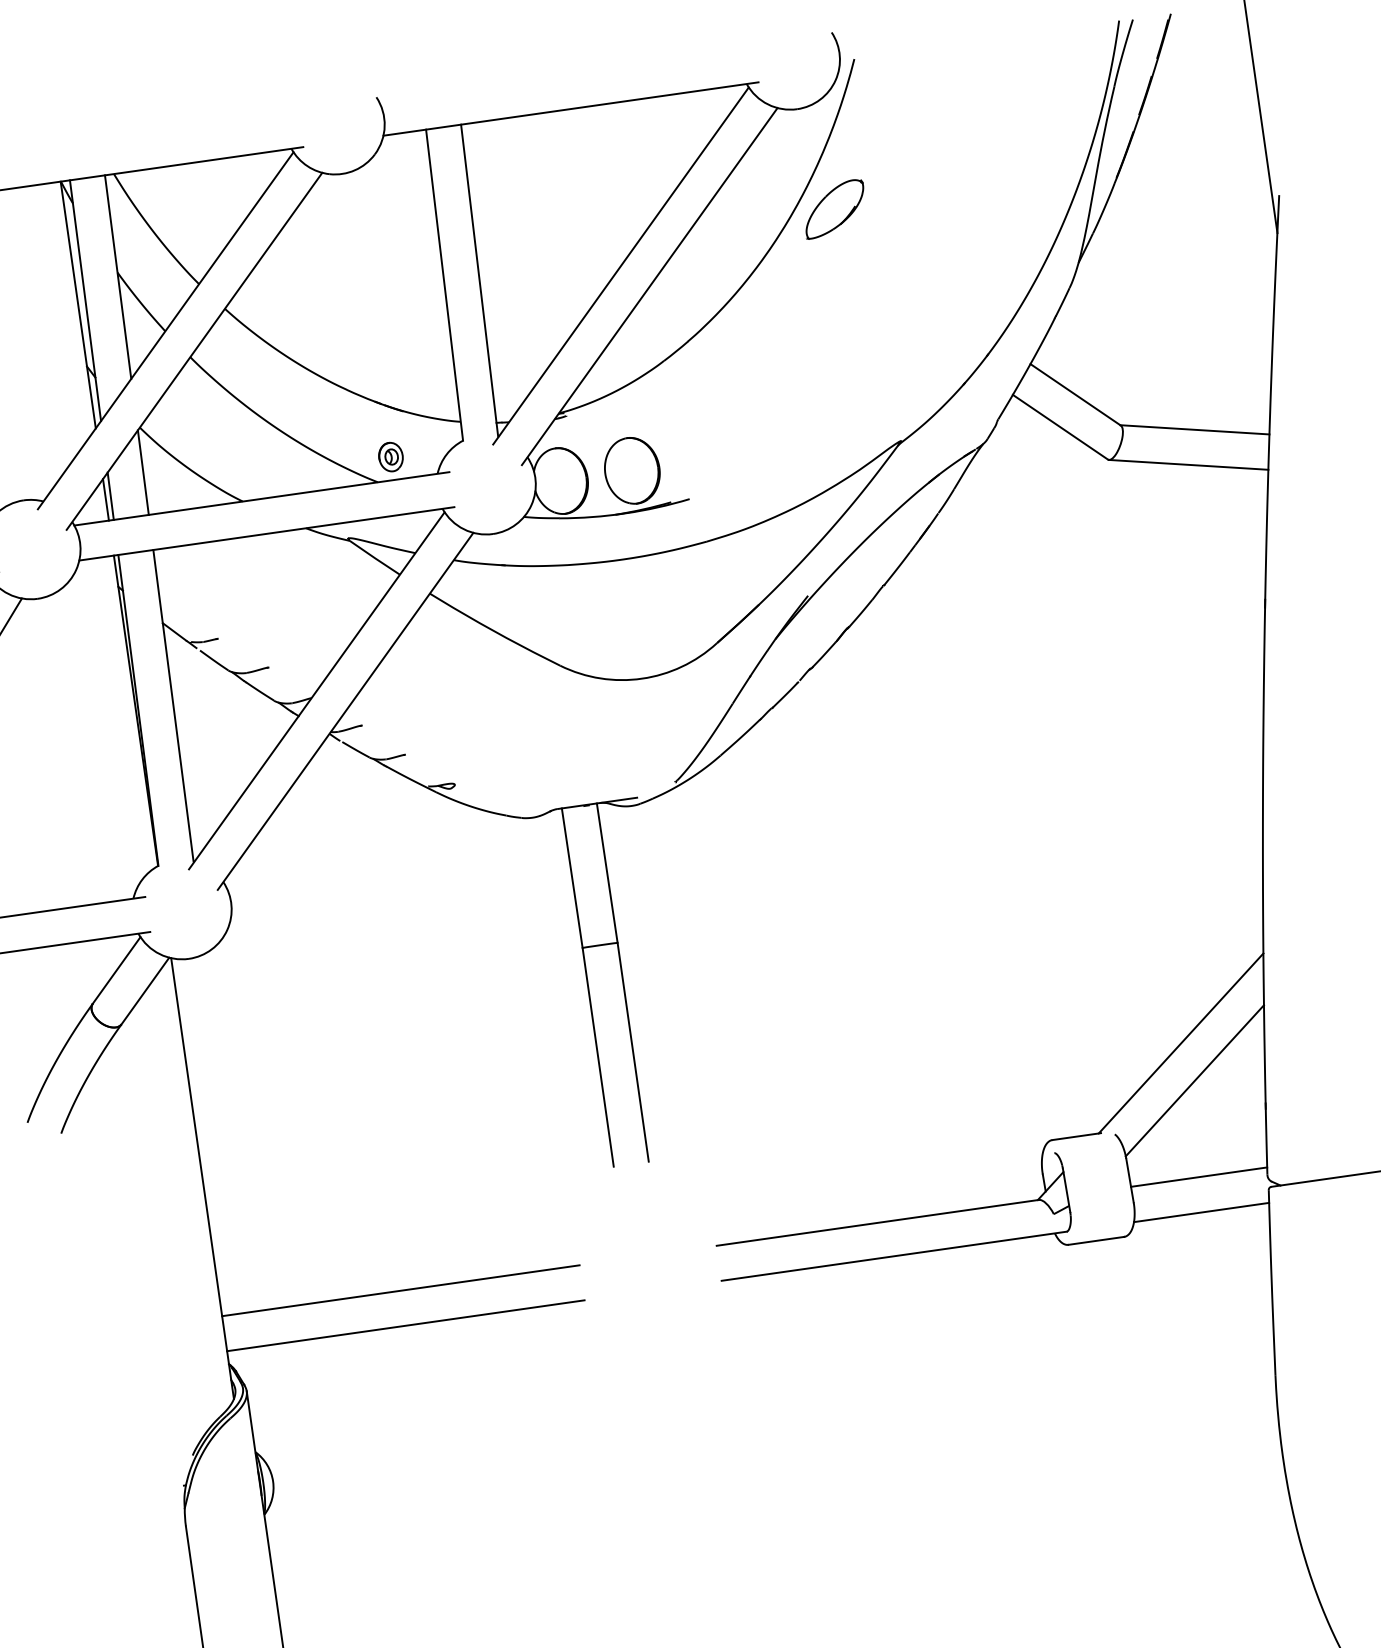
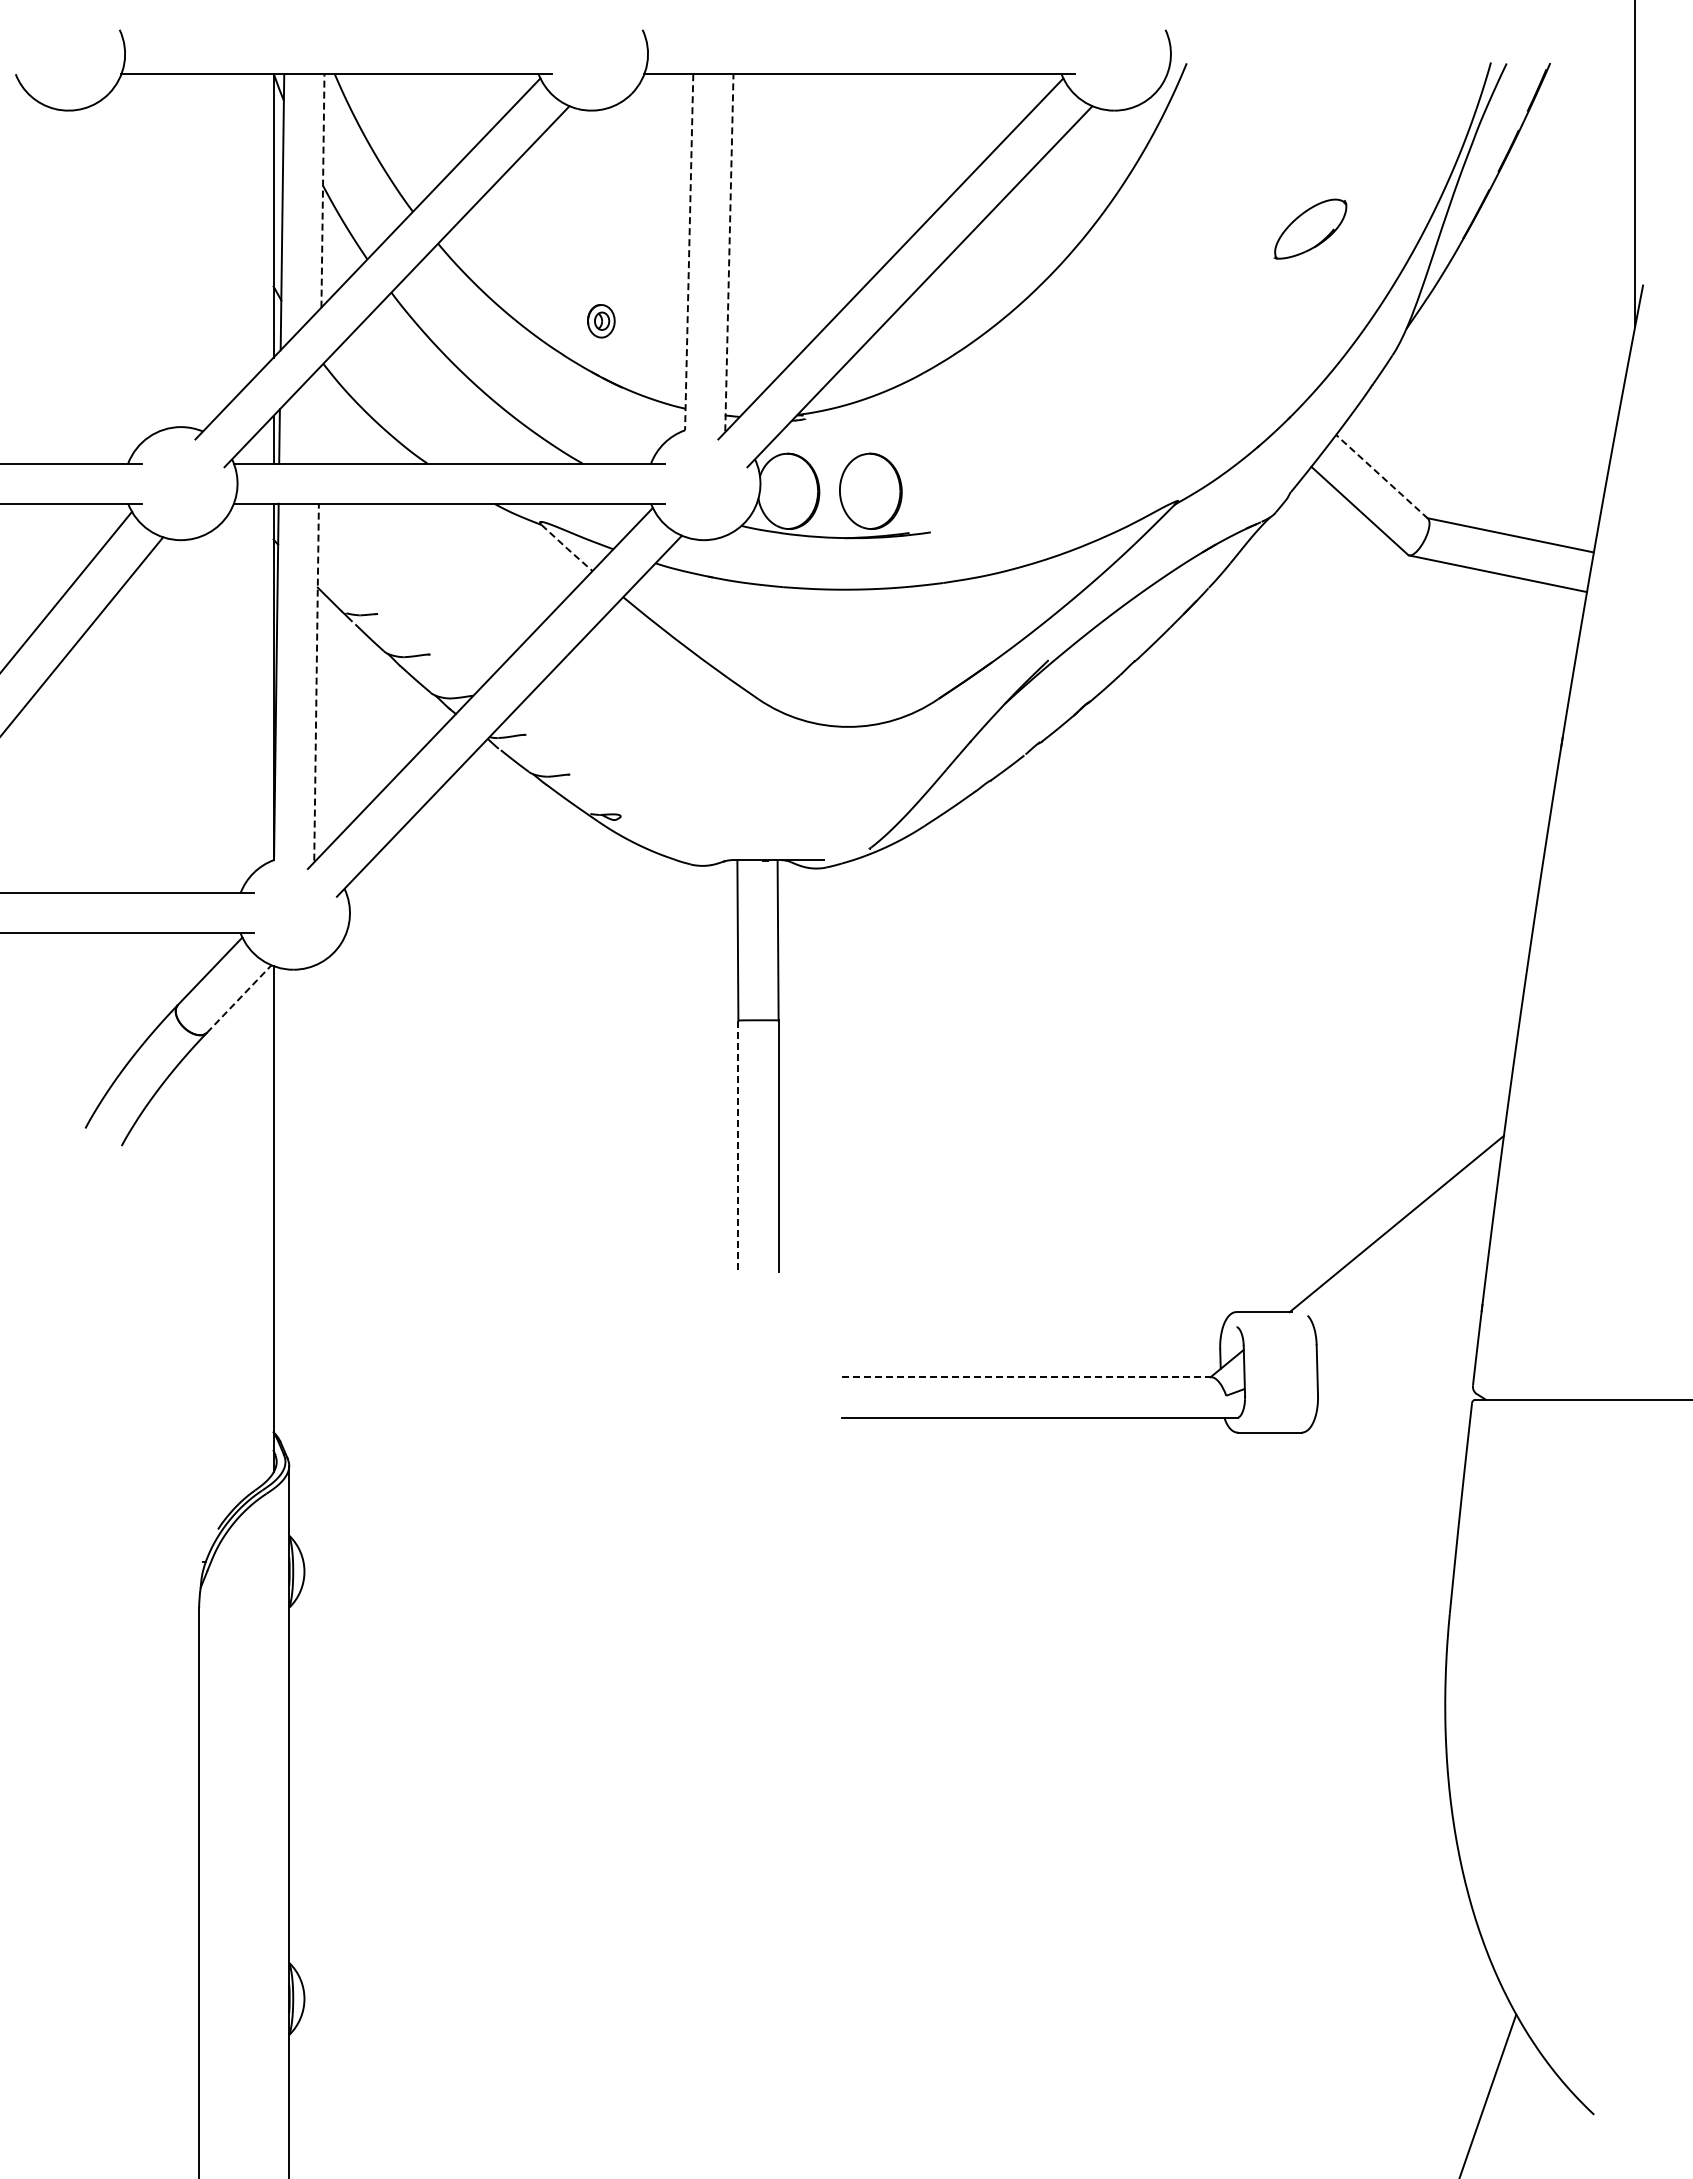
part: (834, 208) -> (1310, 228), moved
line: (117, 276) -> (322, 190), solid -> dashed
line: (479, 280) -> (729, 252), solid -> dashed
line: (444, 285) -> (689, 252), solid -> dashed
line: (1075, 394) -> (1381, 476), solid -> dashed
part: (391, 457) -> (601, 321), moved
line: (142, 472) -> (319, 414), removed
line: (375, 558) -> (567, 548), solid -> dashed
line: (173, 705) -> (316, 681), solid -> dashed
line: (145, 991) -> (239, 999), solid -> dashed
line: (598, 1057) -> (738, 1146), solid -> dashed
line: (1195, 1081) -> (1406, 1268), removed
line: (1198, 1177) -> (1395, 1377), removed
line: (1201, 1212) -> (1392, 1417), removed
line: (877, 1223) -> (1026, 1377), solid -> dashed
line: (400, 1290) -> (478, 1377), removed
line: (405, 1325) -> (478, 1417), removed

